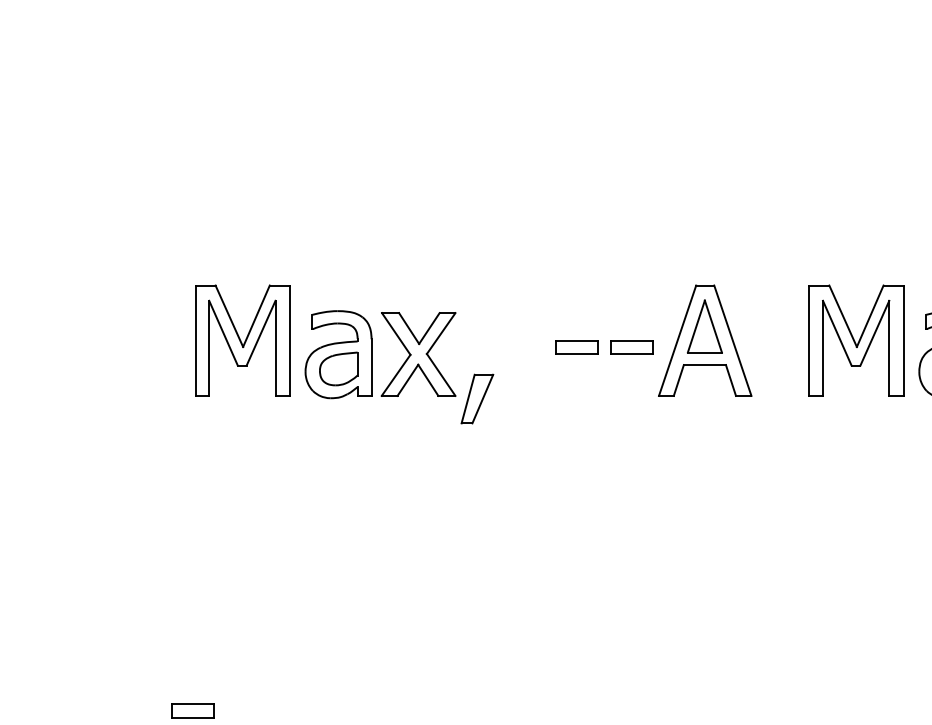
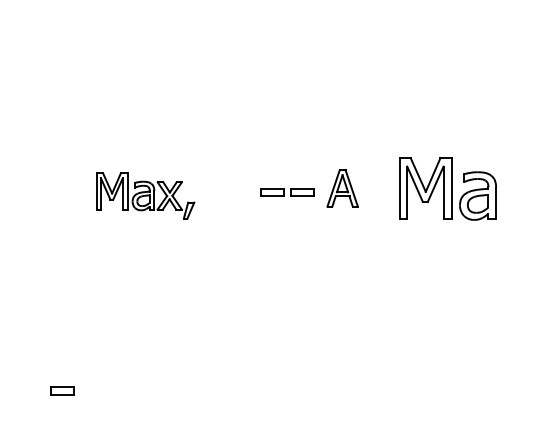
part: (704, 340) -> (342, 188), size x0.6
part: (344, 353) -> (145, 195), size x0.6

